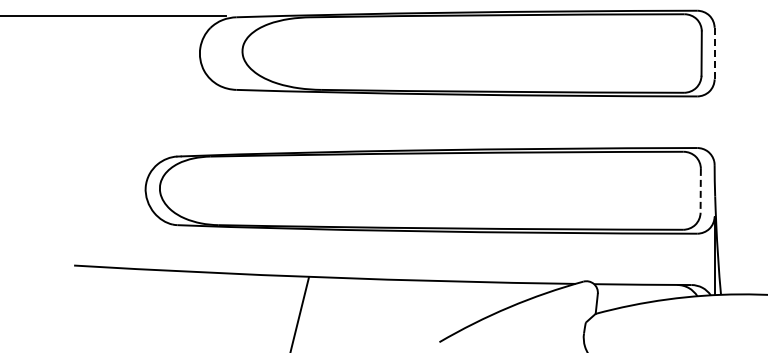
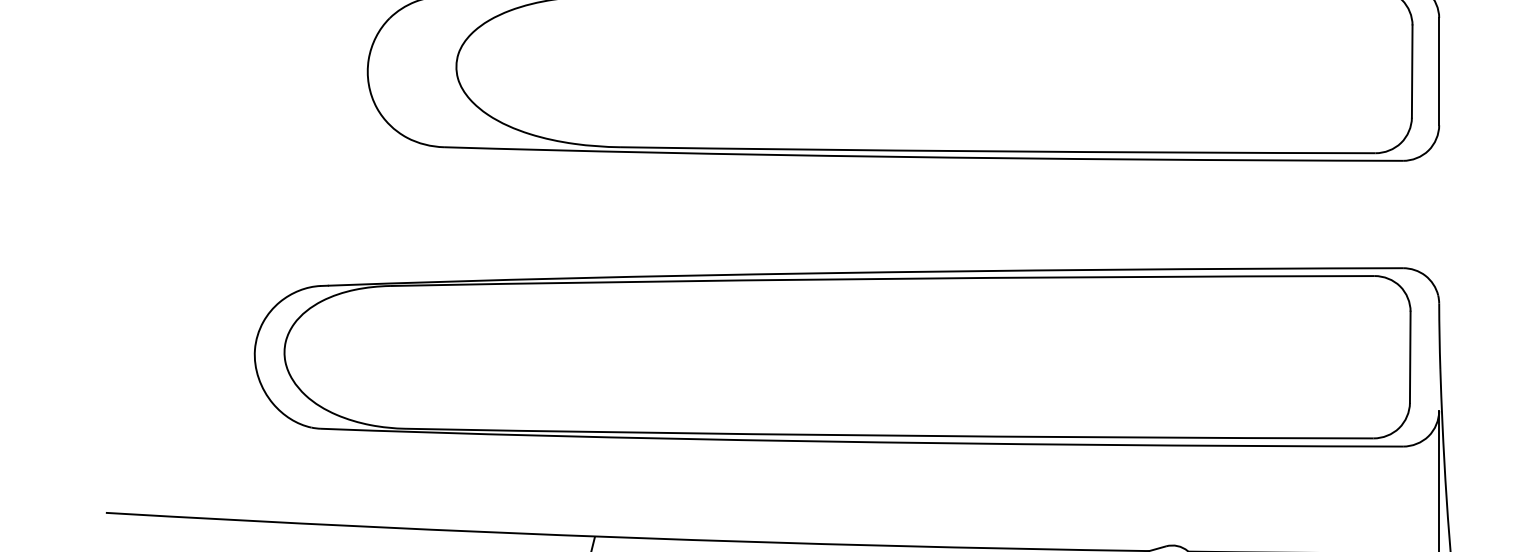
line: (714, 53) -> (1438, 71), dashed -> solid
line: (700, 190) -> (1409, 356), dashed -> solid

